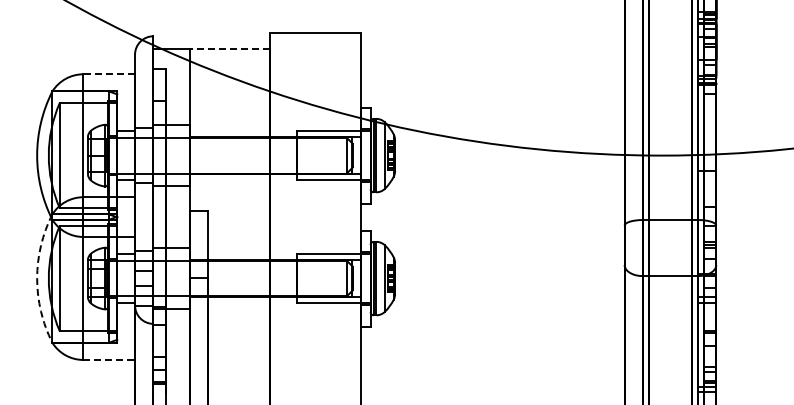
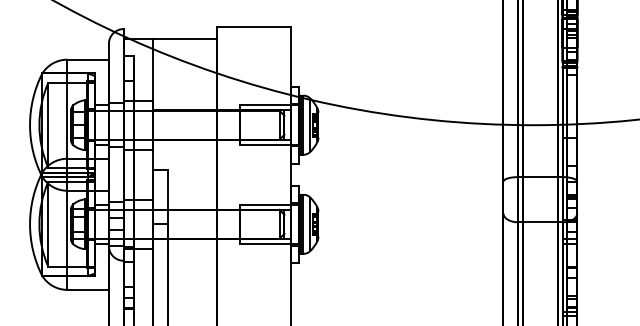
line: (229, 48) -> (185, 38), dashed -> solid
line: (109, 74) -> (88, 59), dashed -> solid
arc: (37, 278) -> (30, 224), dashed -> solid
line: (109, 359) -> (88, 289), dashed -> solid

